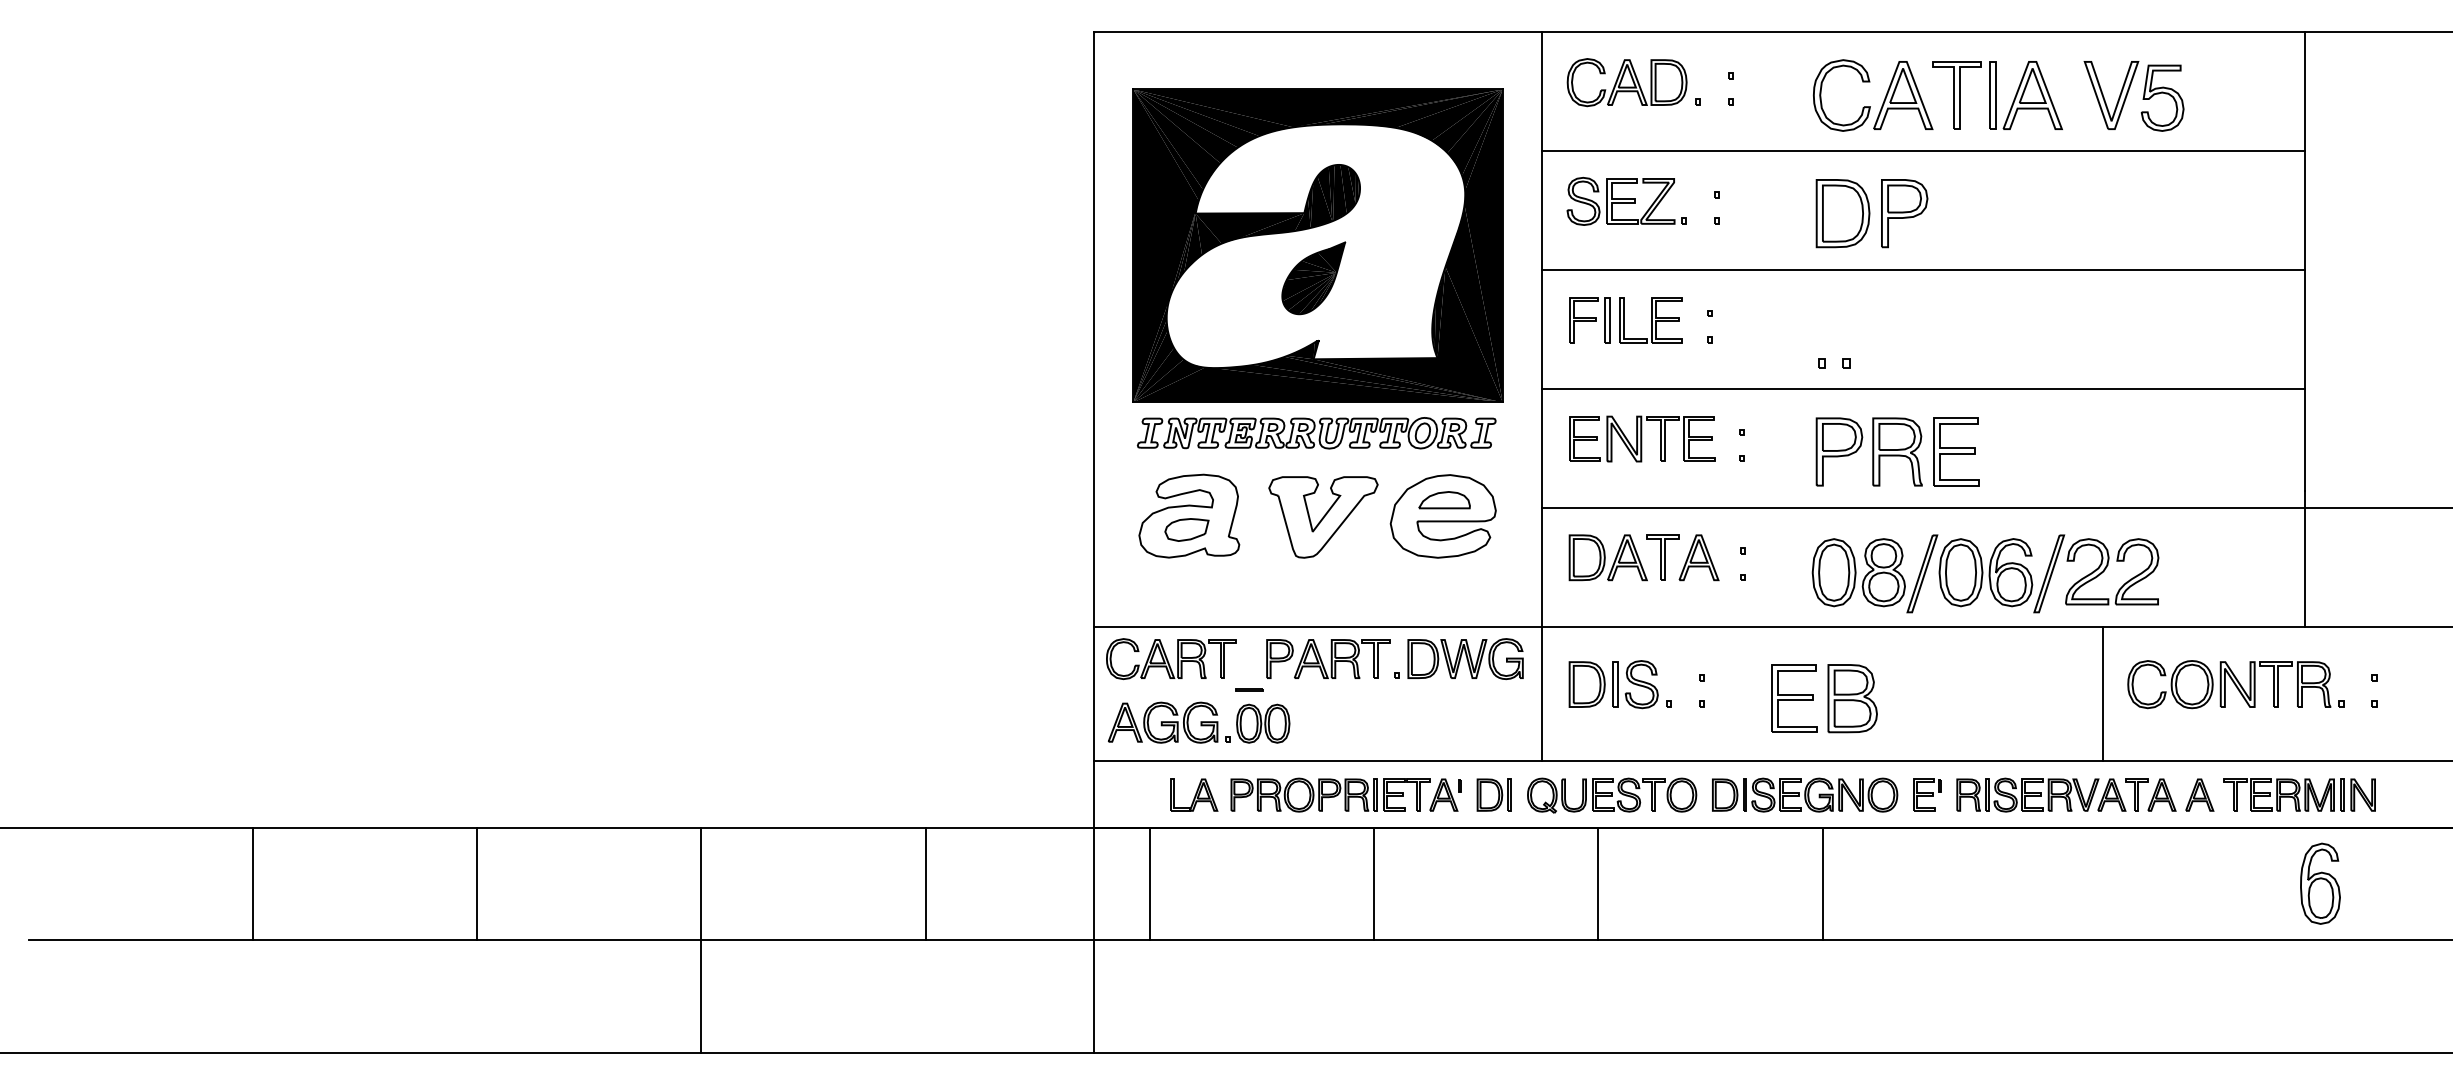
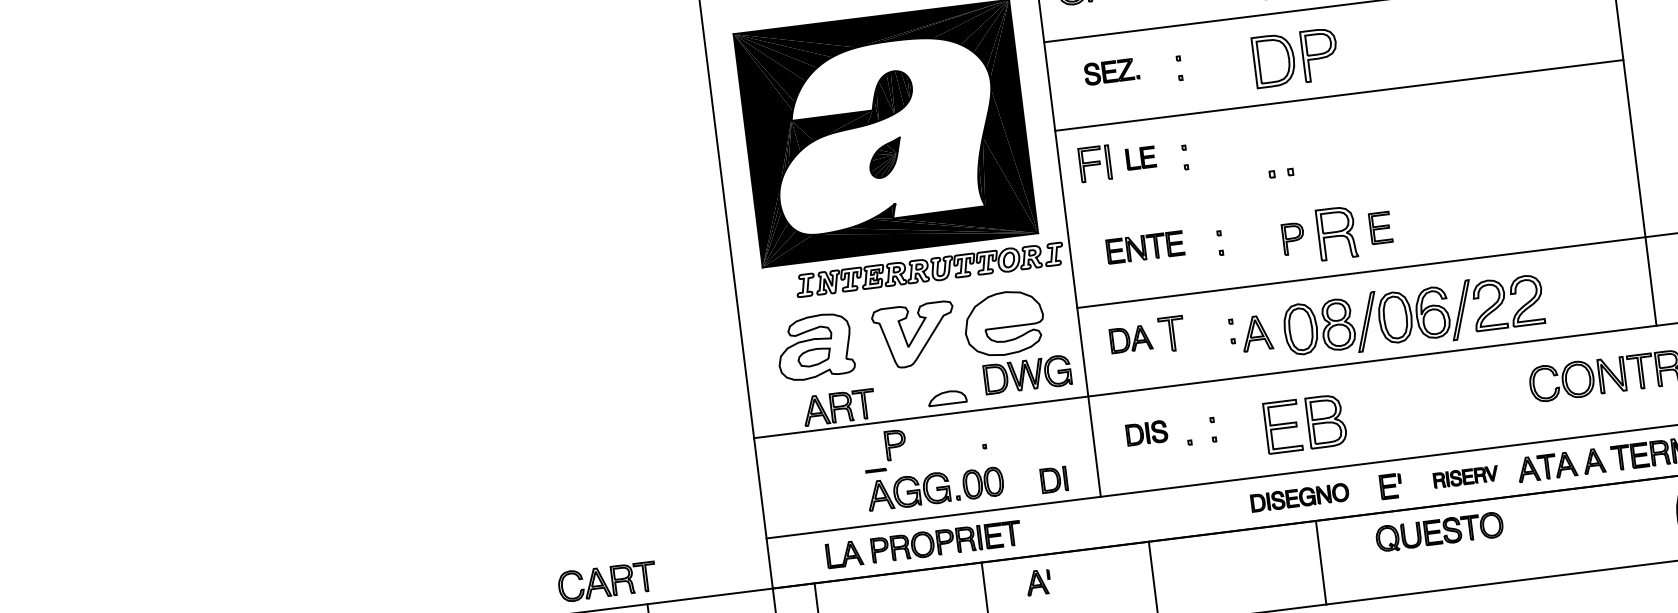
part: (1626, 200) -> (1111, 71), size x0.6
part: (1313, 278) -> (885, 158), size x0.7
part: (1650, 320) -> (1140, 158), size x0.6
line: (1923, 388) -> (1350, 183), removed
part: (1316, 433) -> (929, 270), moved
part: (1642, 438) -> (1145, 247), size x0.7
part: (1839, 451) -> (1293, 238), size x0.6
part: (1956, 451) -> (1380, 227), size x0.6
part: (1444, 500) -> (947, 398), moved
part: (1607, 557) -> (1130, 339), size x0.7
part: (1698, 557) -> (1256, 333), moved
part: (1342, 658) -> (839, 407), moved
part: (1171, 659) -> (607, 582), moved
part: (1465, 659) -> (1027, 375), moved
part: (1613, 684) -> (1146, 433), size x0.6
line: (2102, 693) -> (1512, 394), removed
part: (1199, 722) -> (935, 488), moved
part: (1445, 794) -> (1038, 582), moved
part: (1493, 794) -> (1053, 479), moved
part: (1805, 794) -> (1300, 497), size x0.7
part: (2027, 794) -> (1465, 476), size x0.6
part: (1612, 795) -> (1439, 532), moved

